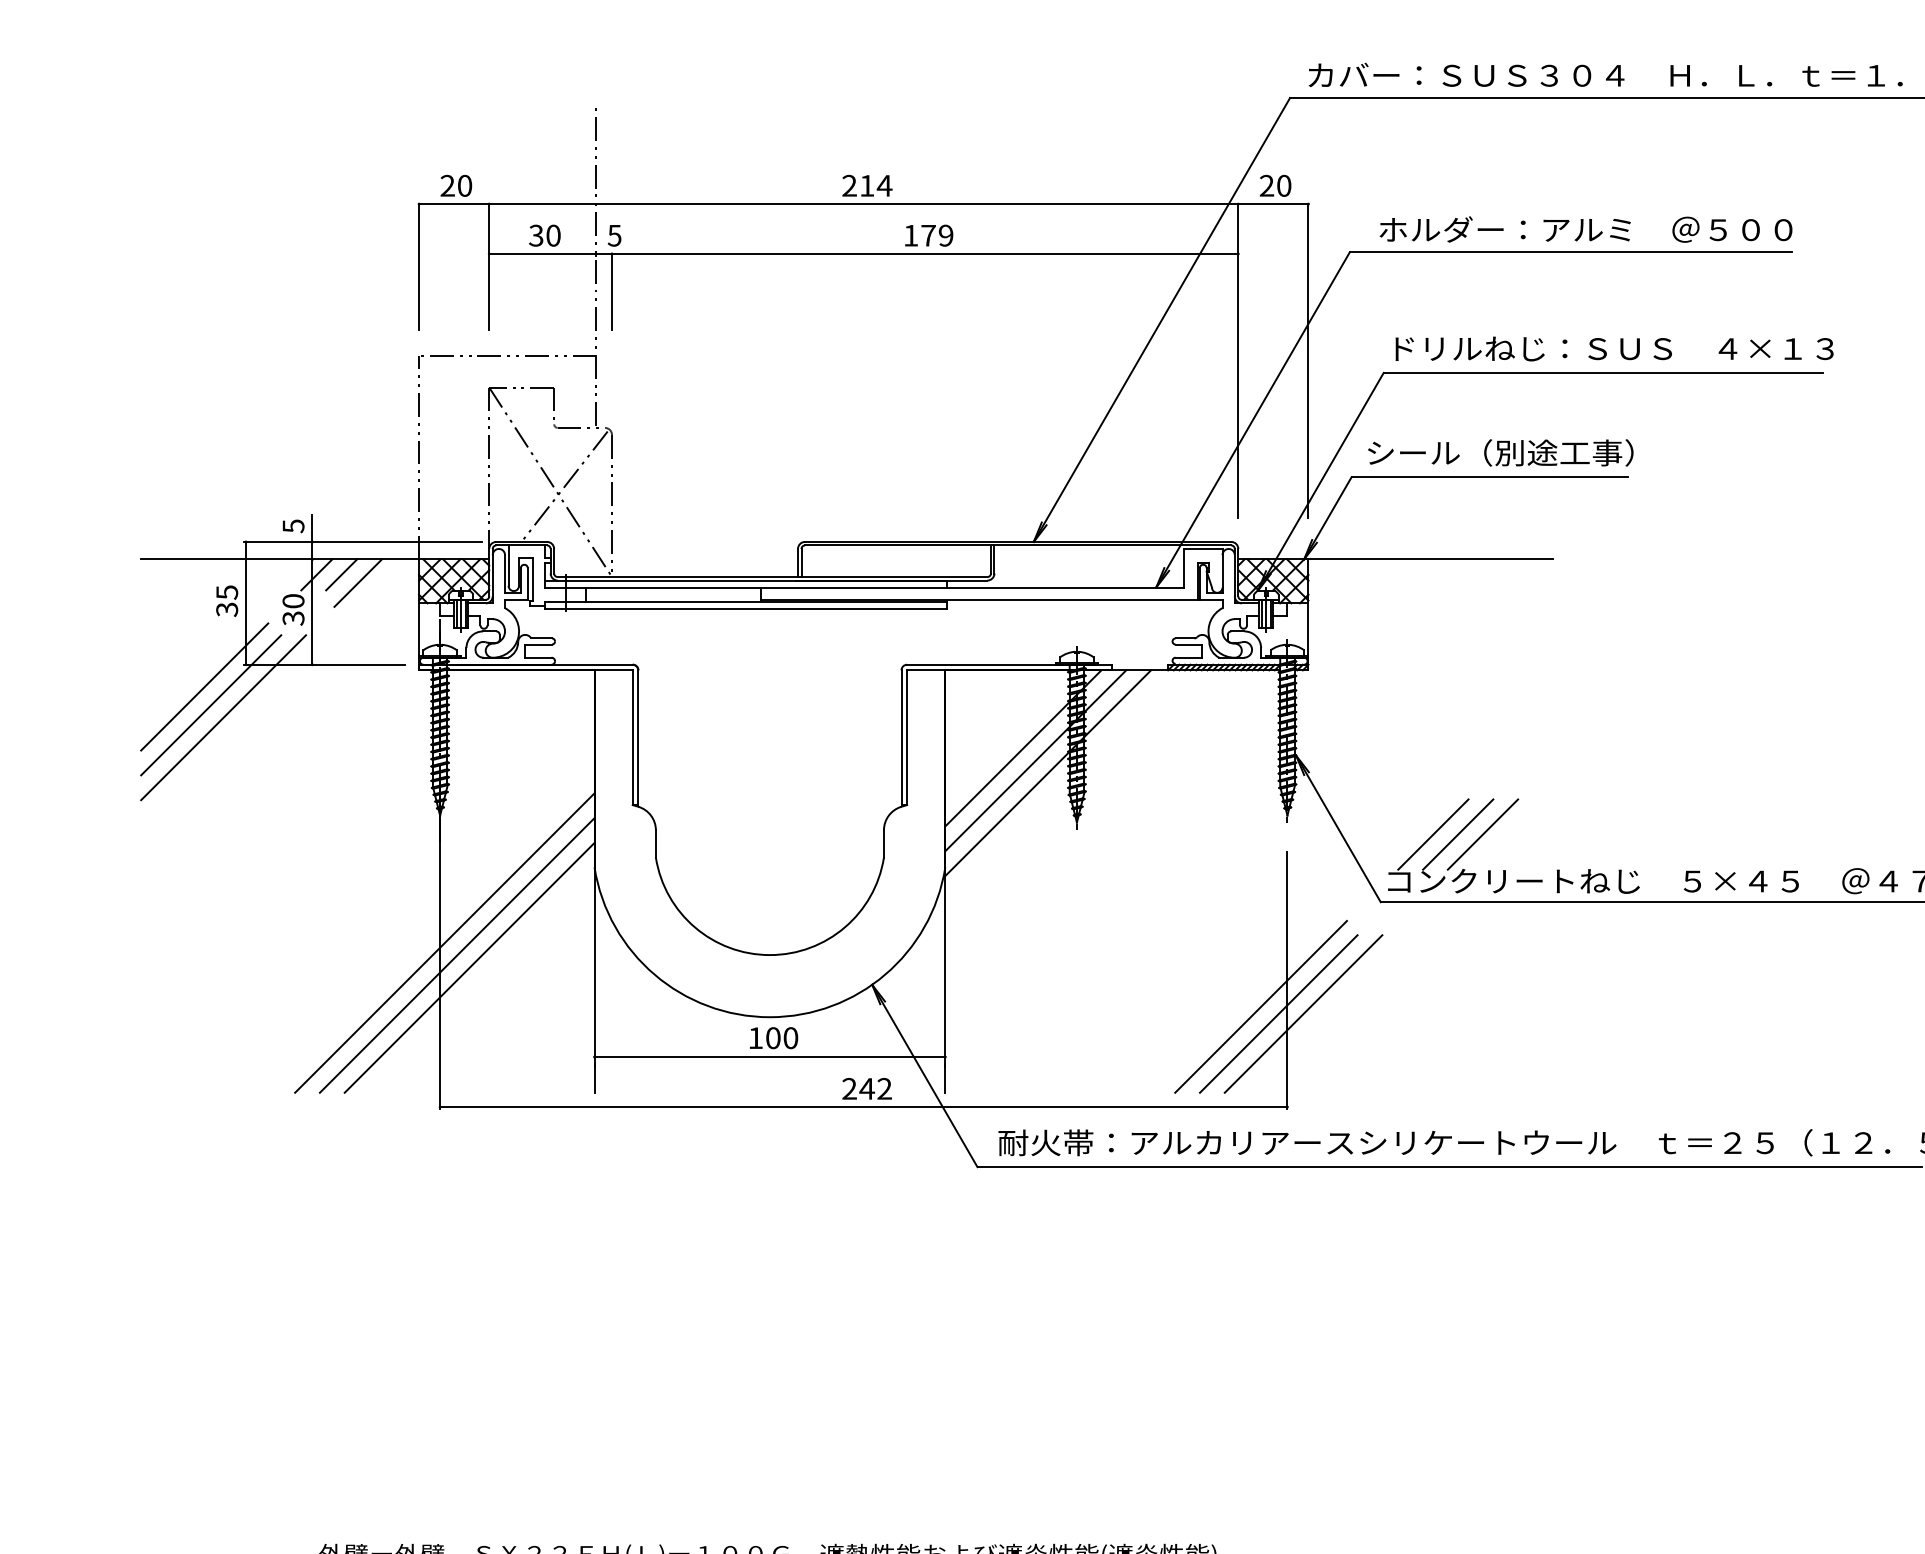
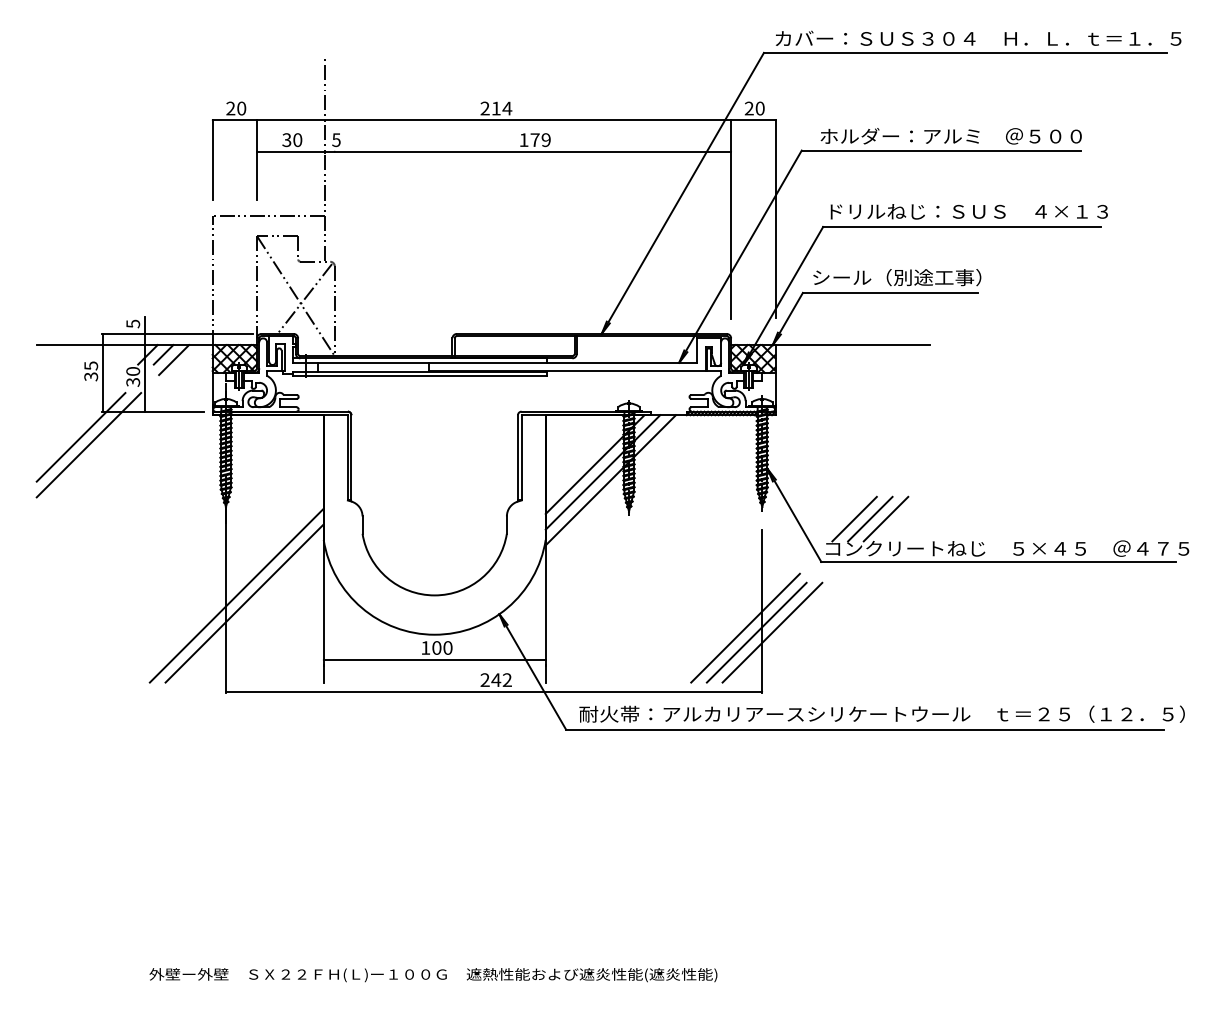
line: (611, 291) -> (334, 175), removed
line: (203, 686) -> (76, 425), removed
line: (444, 942) -> (228, 587), removed

